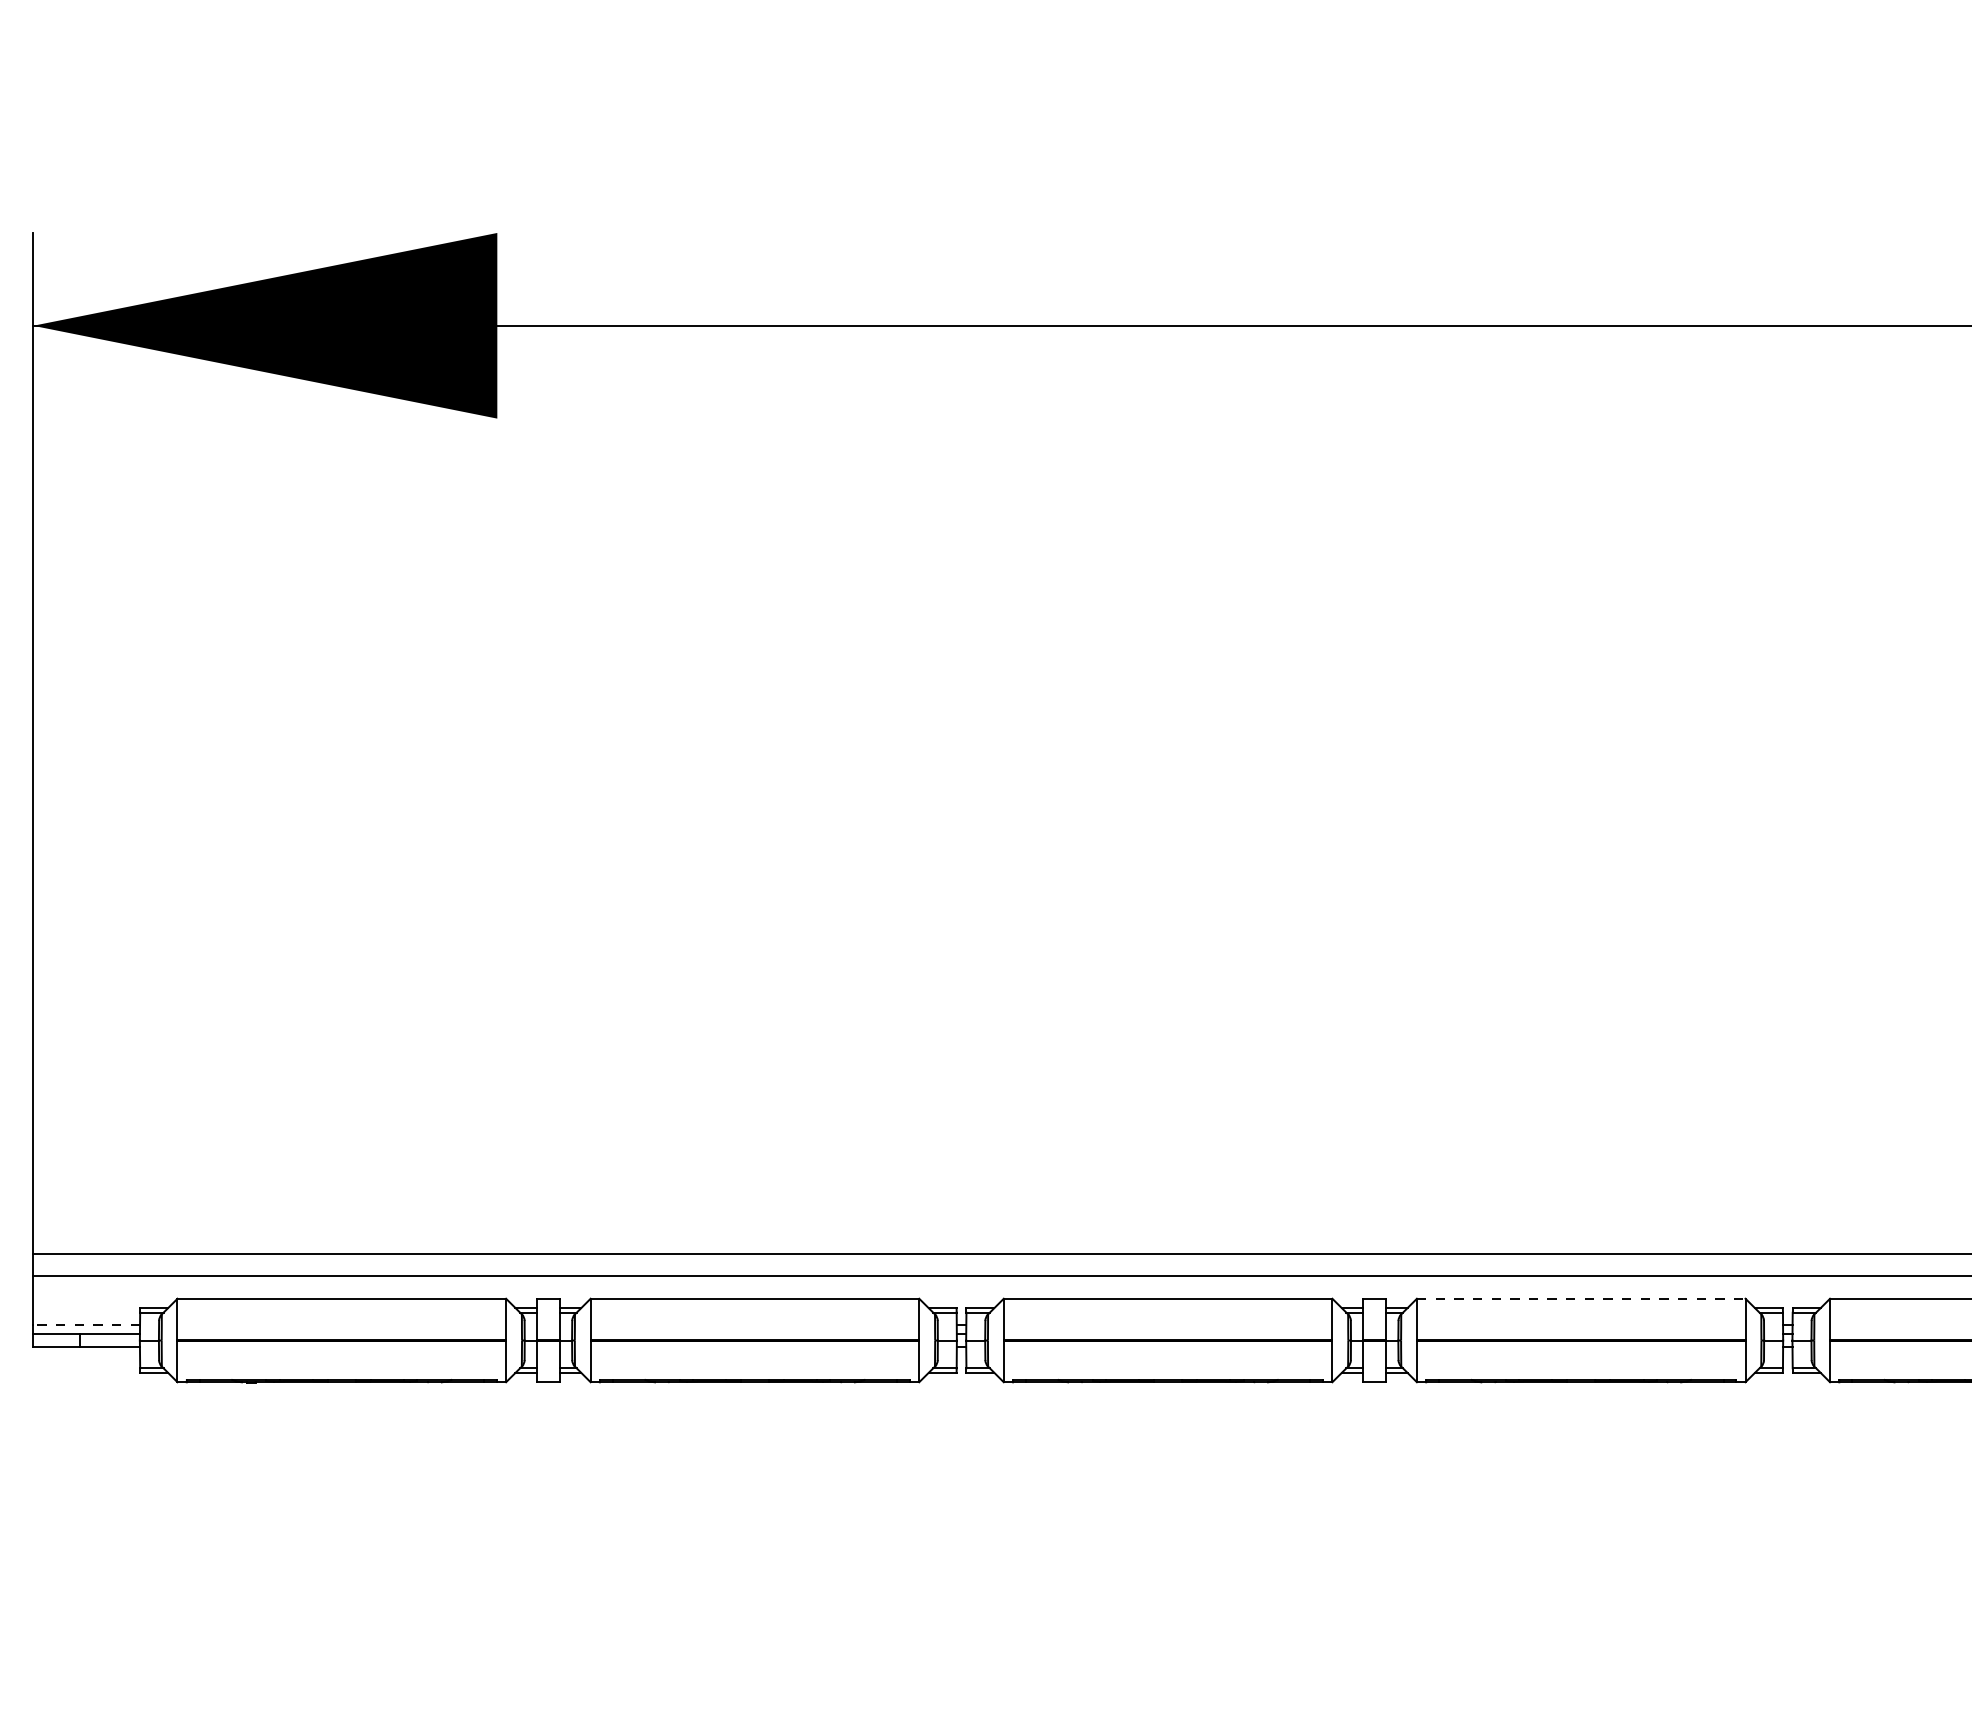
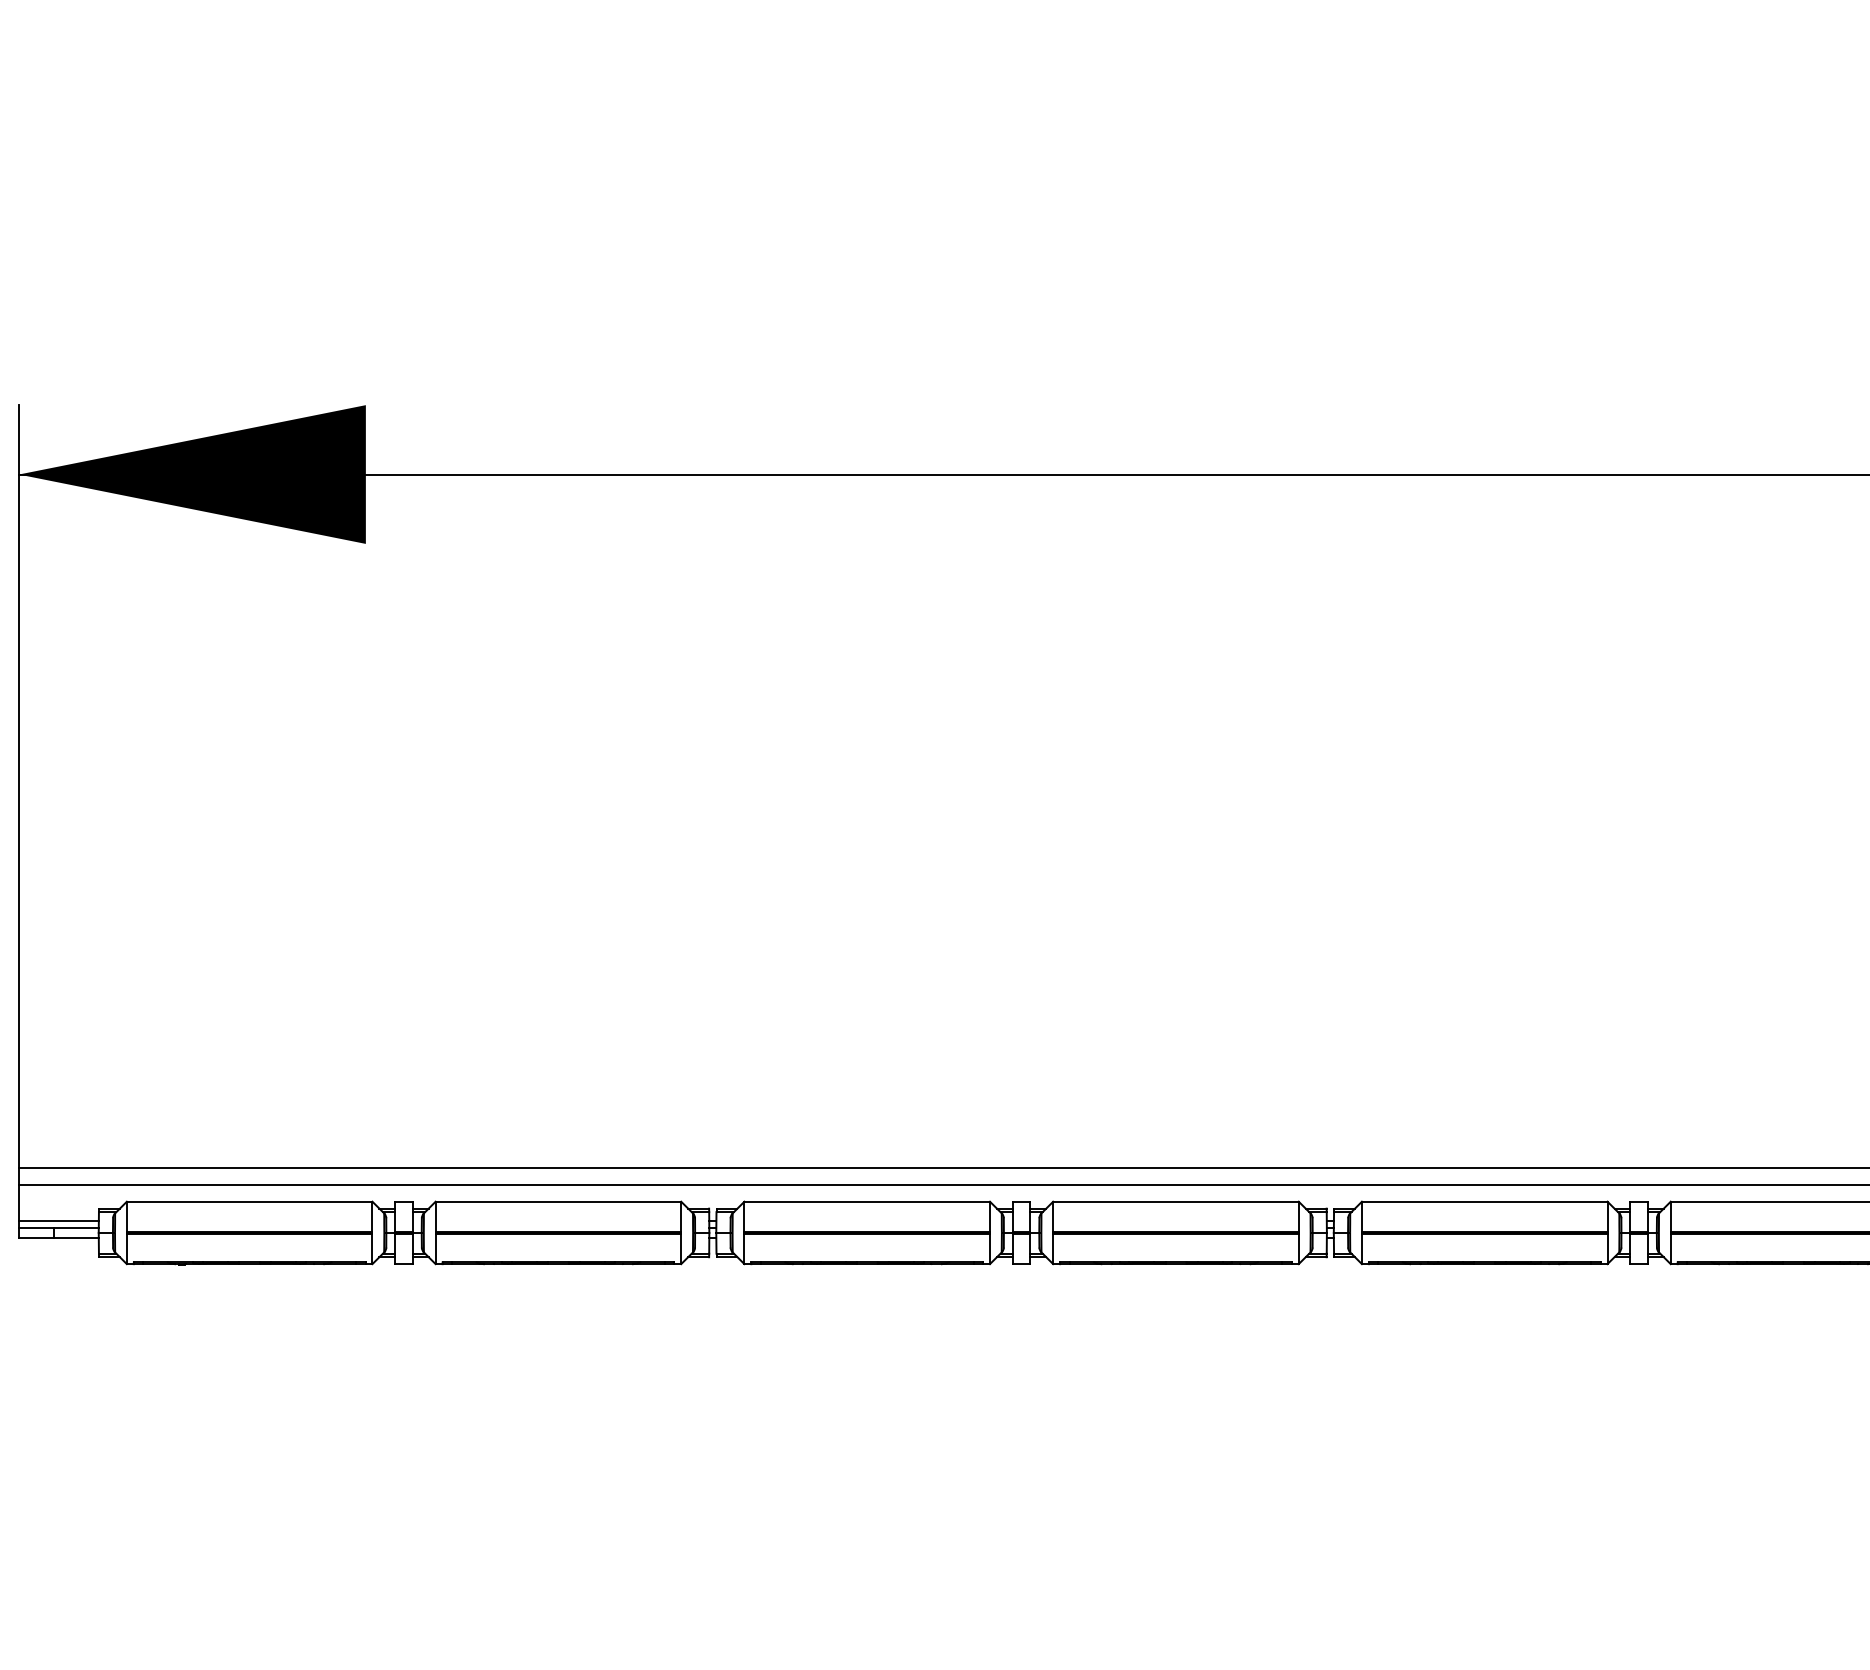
line: (1580, 1298) -> (1175, 1201), dashed -> solid
line: (86, 1325) -> (58, 1221), dashed -> solid

